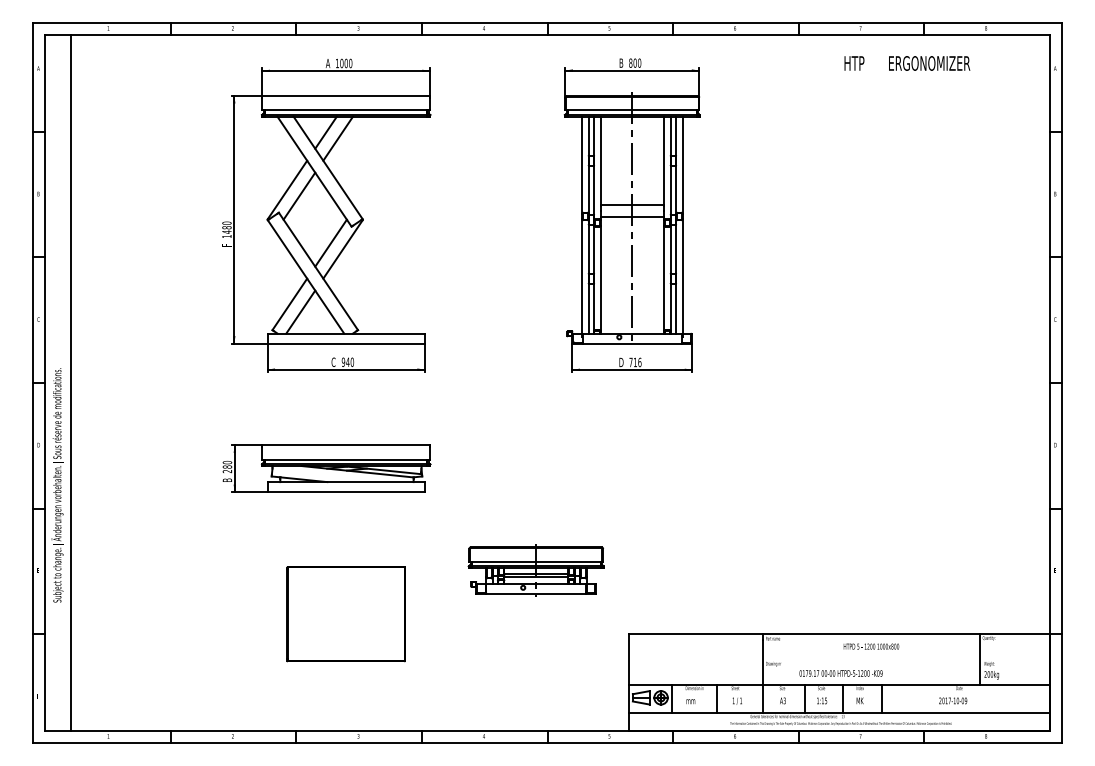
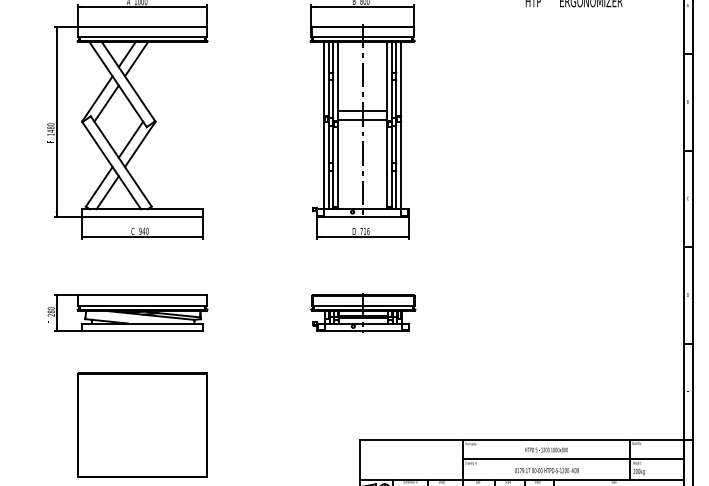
text: (227, 479) -> (51, 321), B -> F
part: (535, 570) -> (362, 313), moved
part: (345, 614) -> (142, 425), size x1.43
line: (905, 658) -> (572, 459), added
text: (840, 673) -> (546, 470), moved

